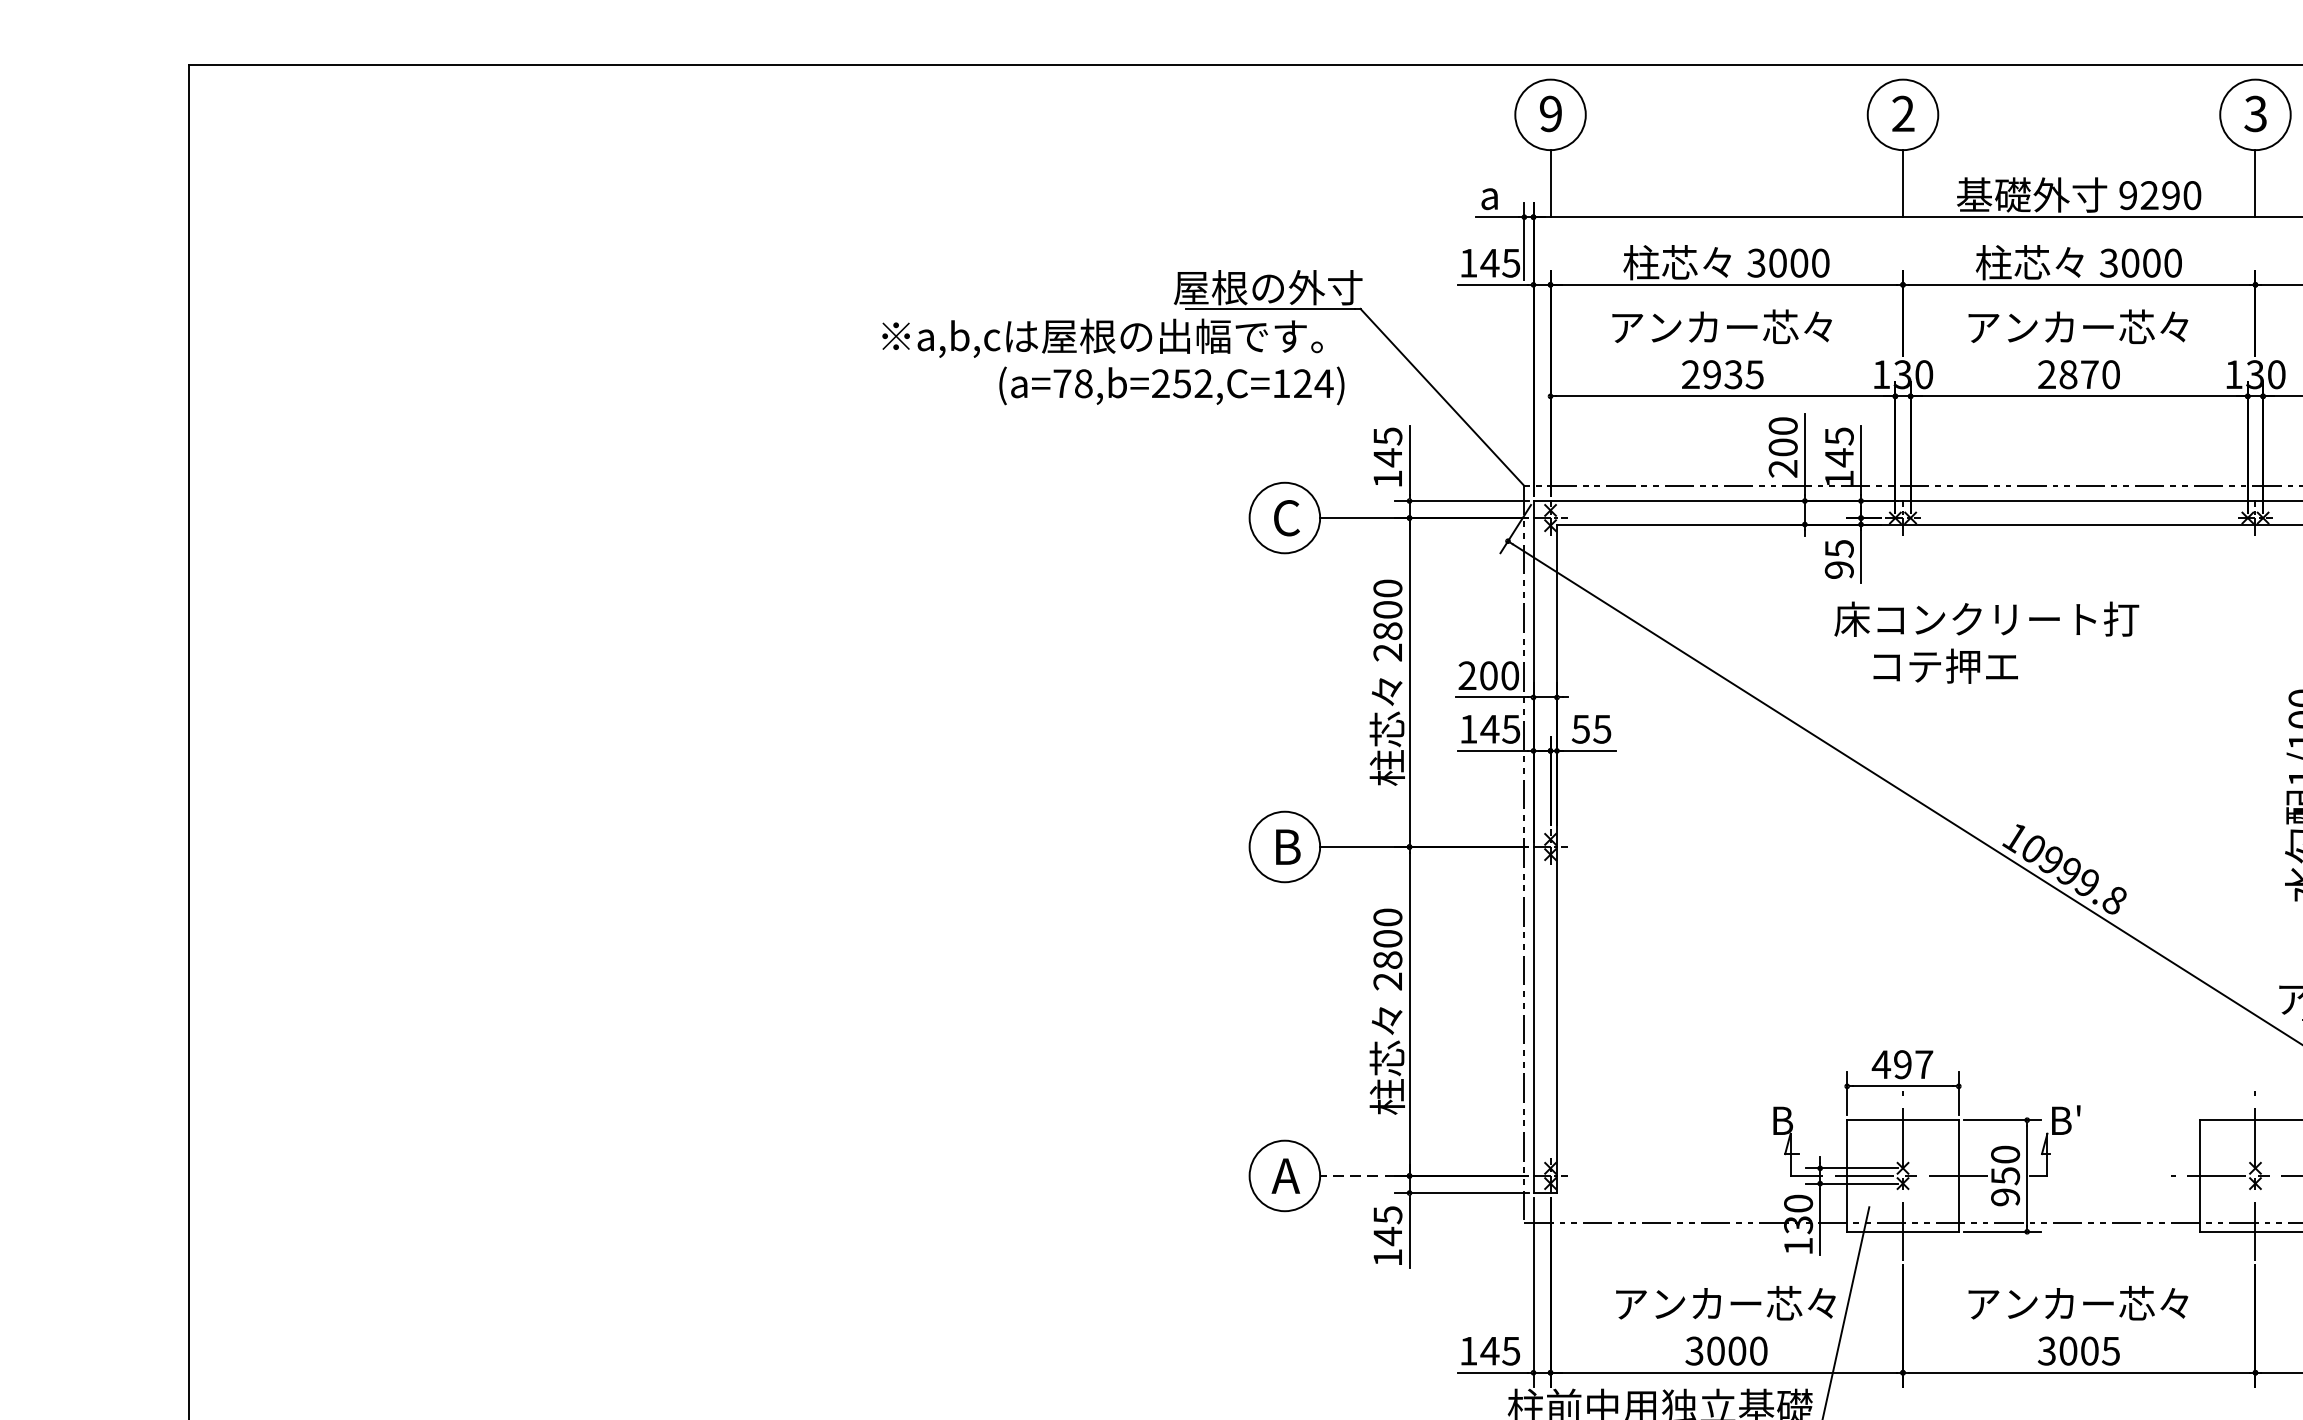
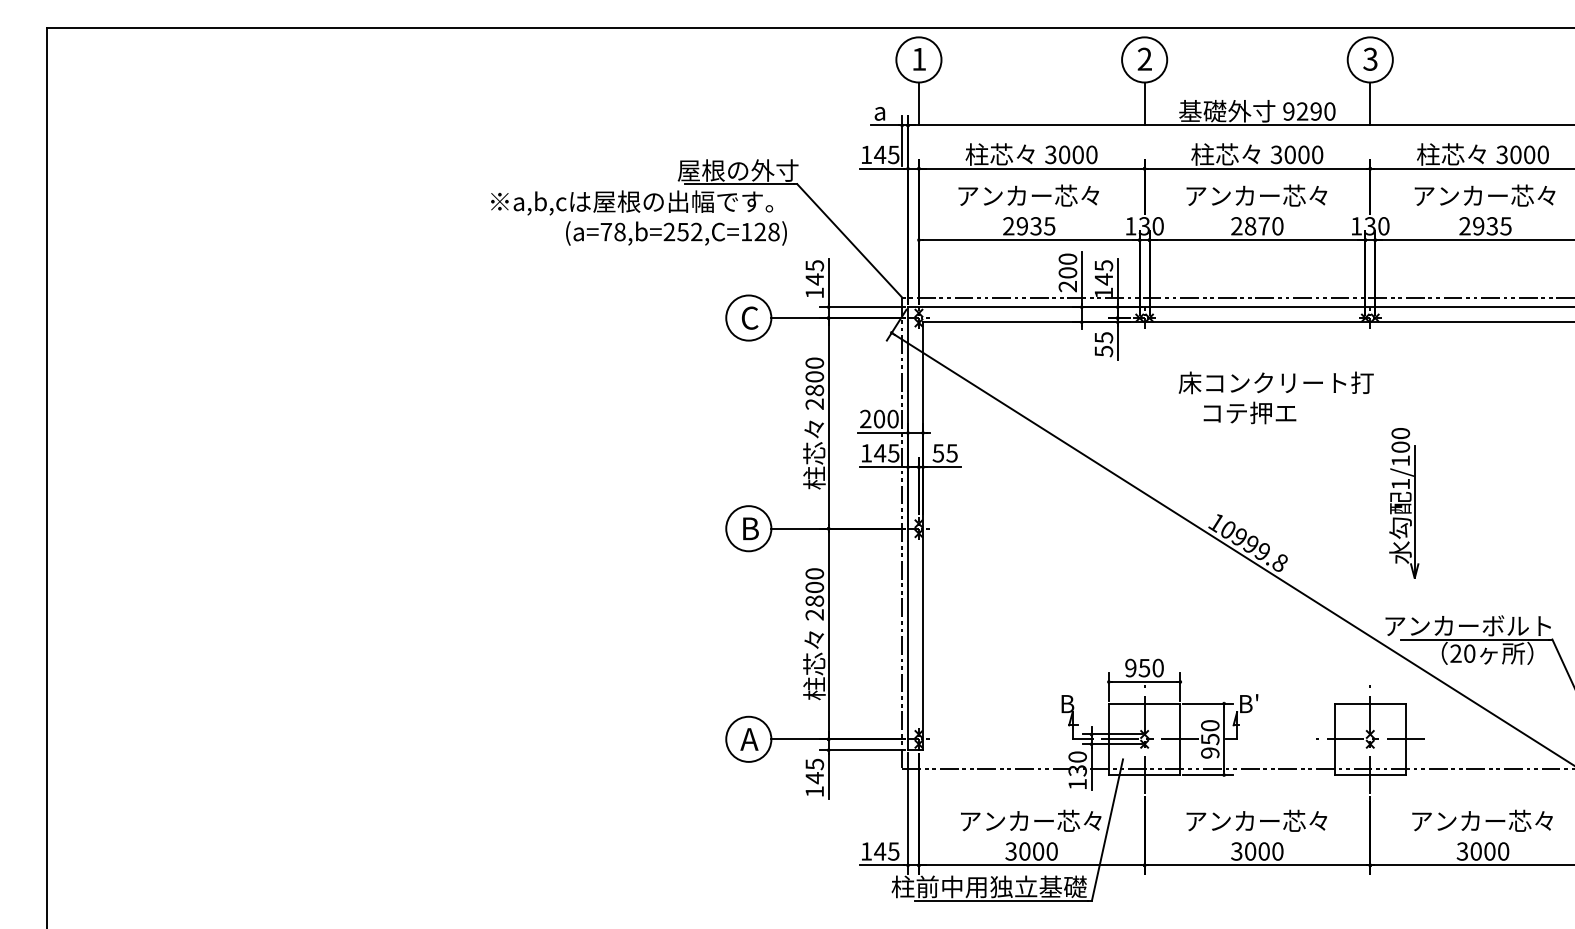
text: (1551, 112) -> (919, 58), 9 -> 1
text: (1323, 382) -> (773, 231), (a=78,b=252,C=124) -> (a=78,b=252,C=128)
text: (1838, 570) -> (1103, 351), 95 -> 55
text: (1985, 642) -> (1275, 397), moved
text: (1901, 1063) -> (1143, 667), 497 -> 950
line: (1357, 1176) -> (795, 739), dashed -> solid
text: (2110, 1351) -> (1277, 851), 3005 -> 3000

